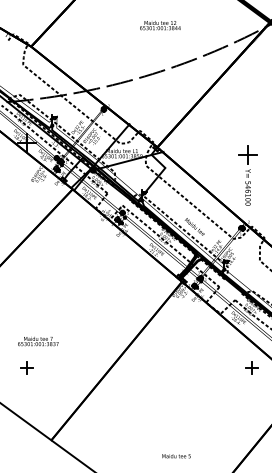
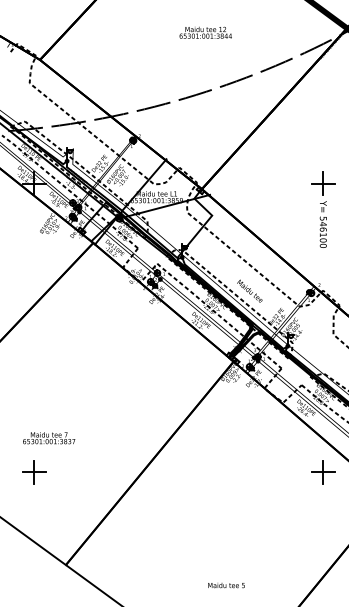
part: (248, 175) -> (323, 209), moved
part: (26, 368) -> (34, 472), size x1.43
part: (252, 368) -> (323, 472), size x1.43

